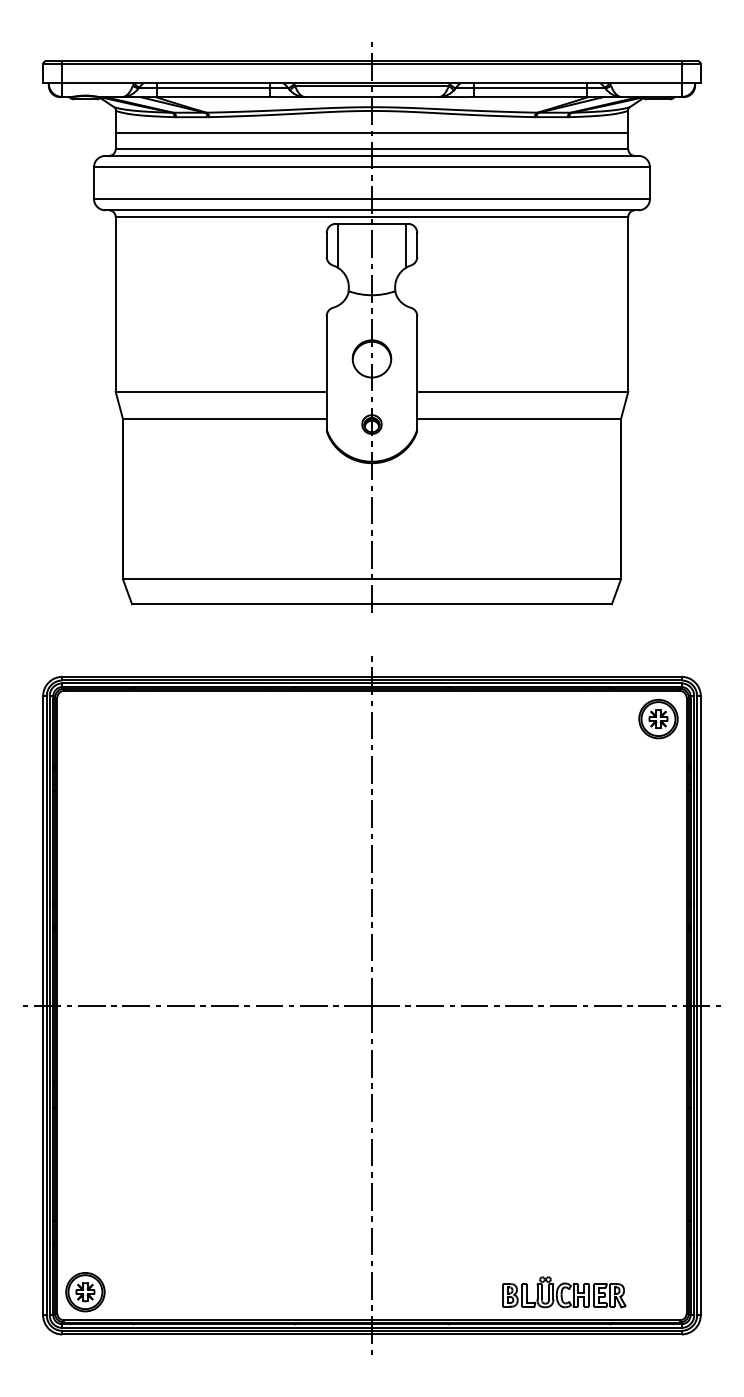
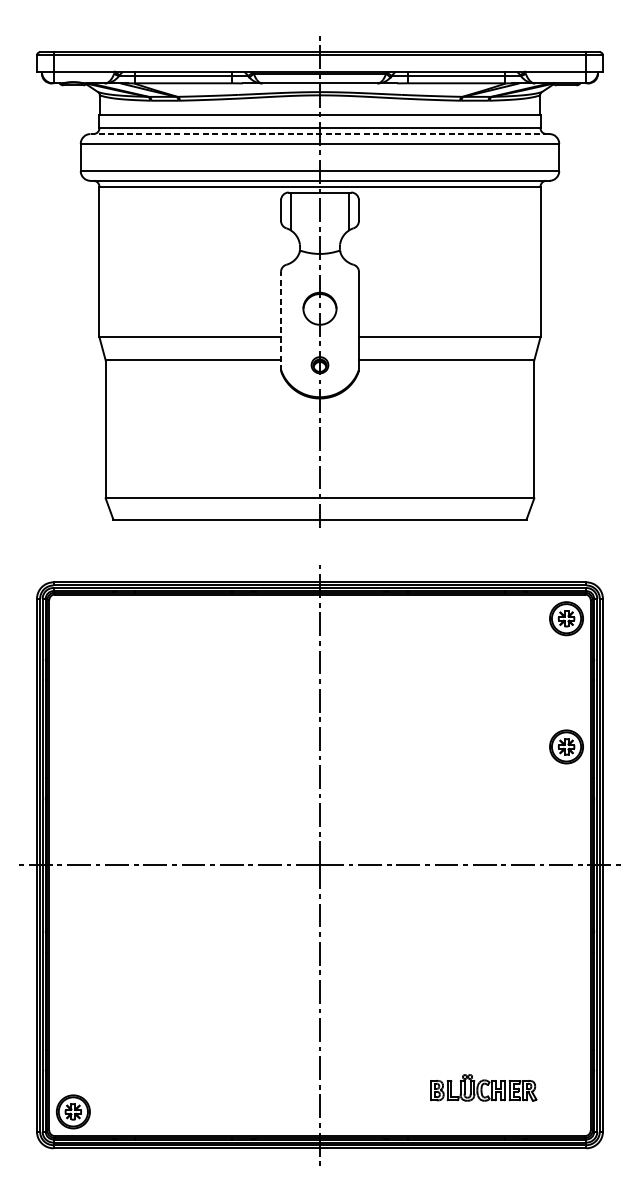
line: (372, 155) -> (320, 133), solid -> dashed
line: (326, 373) -> (280, 321), solid -> dashed
part: (658, 868) -> (566, 747), added
part: (564, 1292) -> (483, 1088), moved

